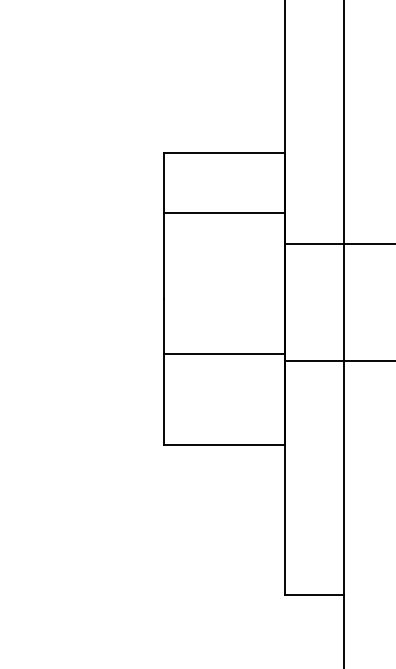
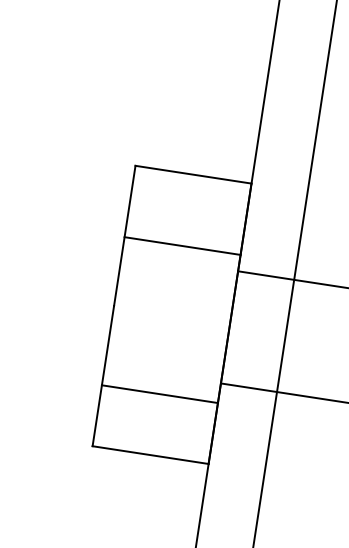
line: (224, 212) -> (182, 245), moved
line: (224, 354) -> (159, 394), moved

